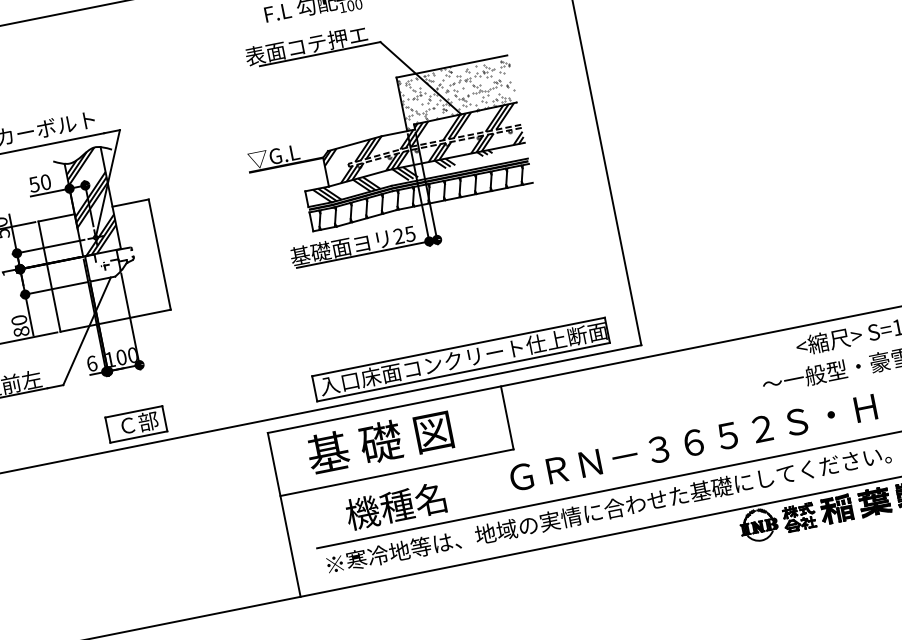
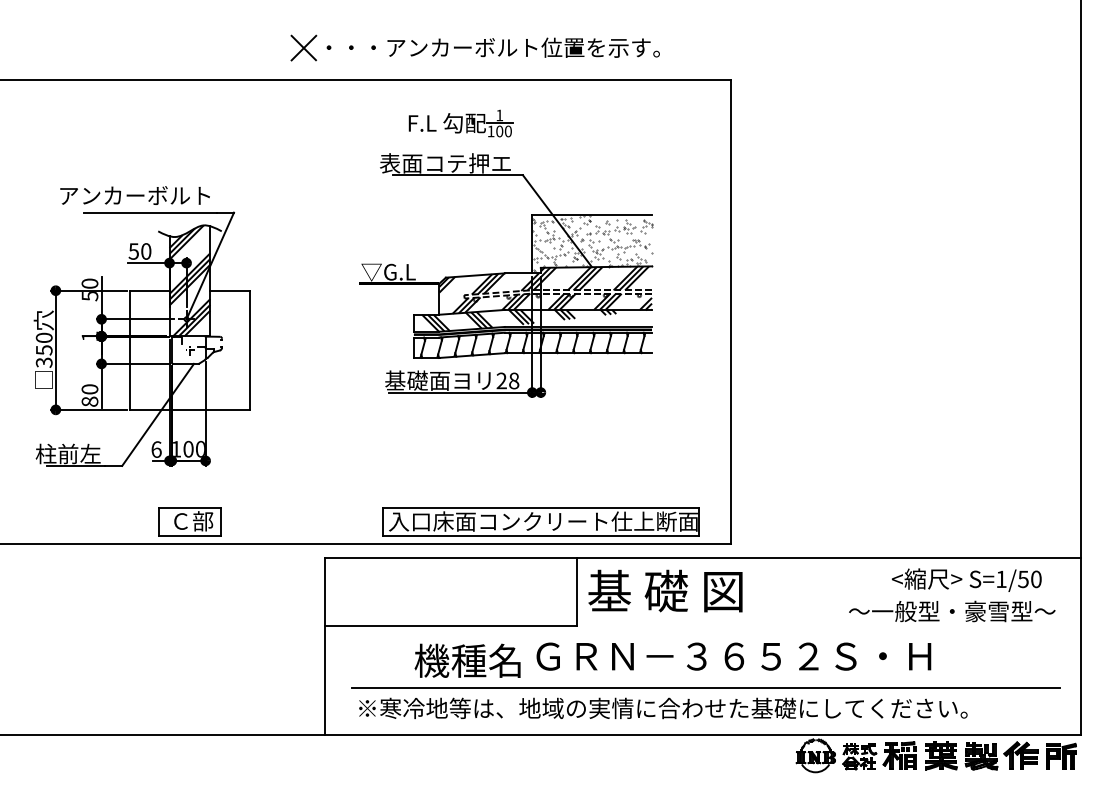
text: (409, 233) -> (513, 380), 25 -> 28
text: (379, 441) -> (665, 590), moved
text: (692, 442) -> (733, 656), moved
text: (395, 506) -> (467, 660), moved

